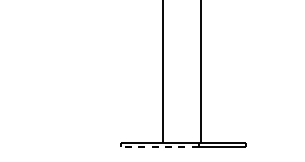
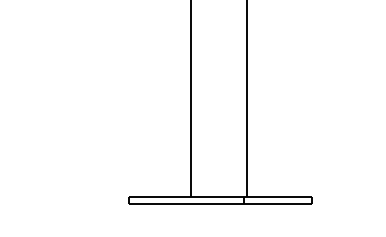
line: (159, 147) -> (186, 204), dashed -> solid

